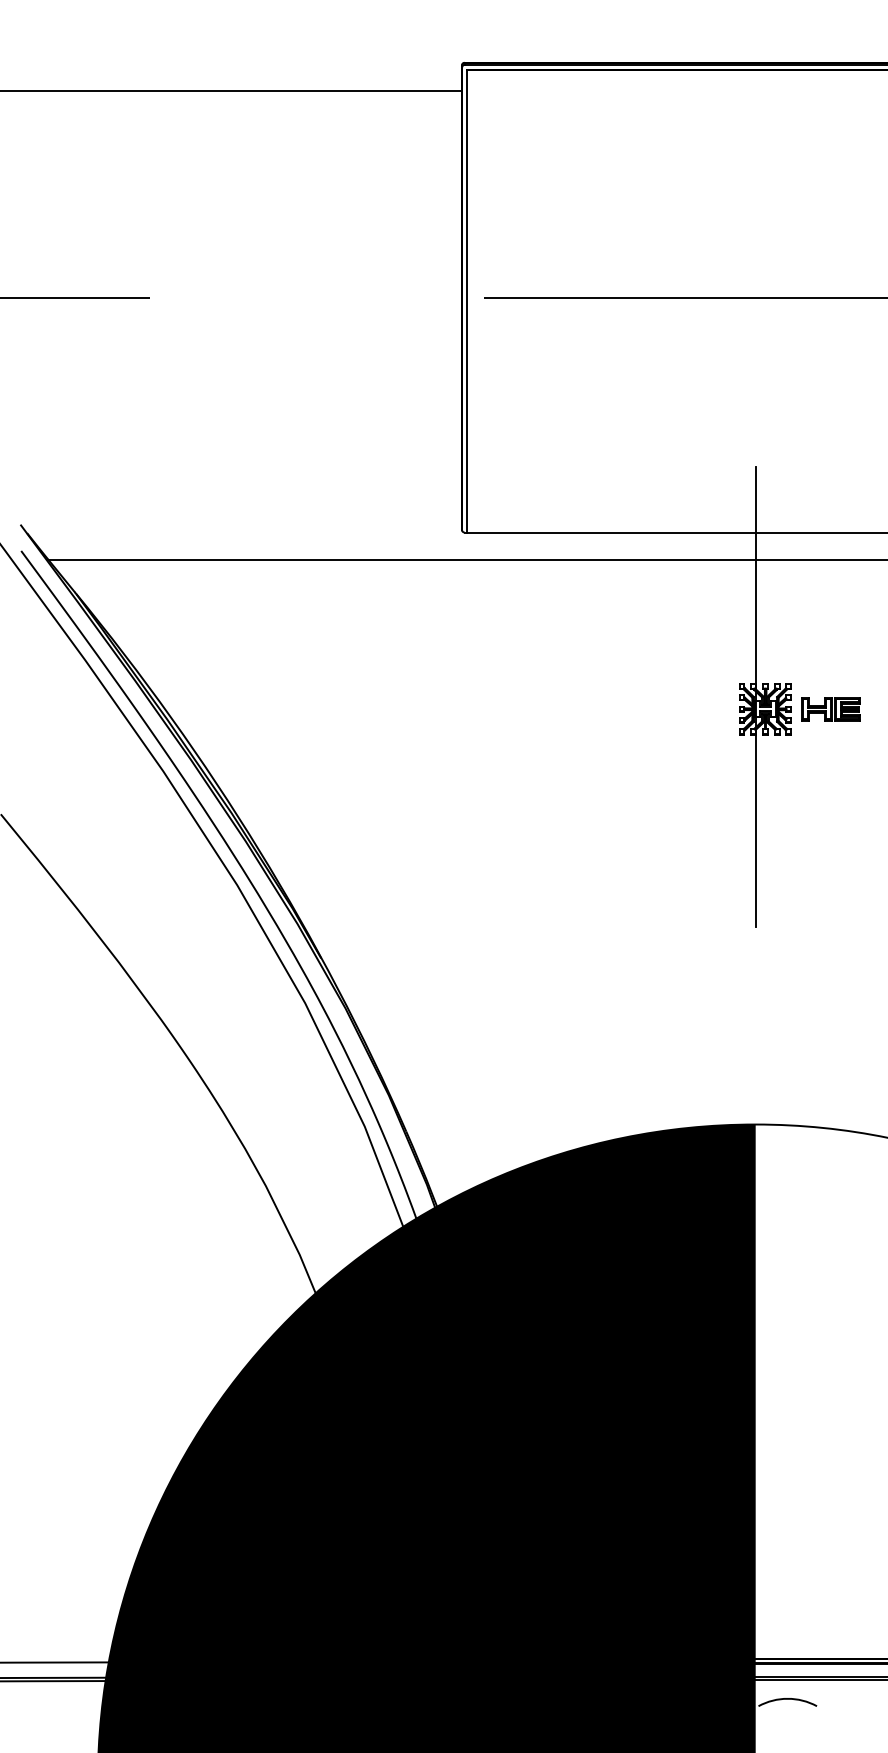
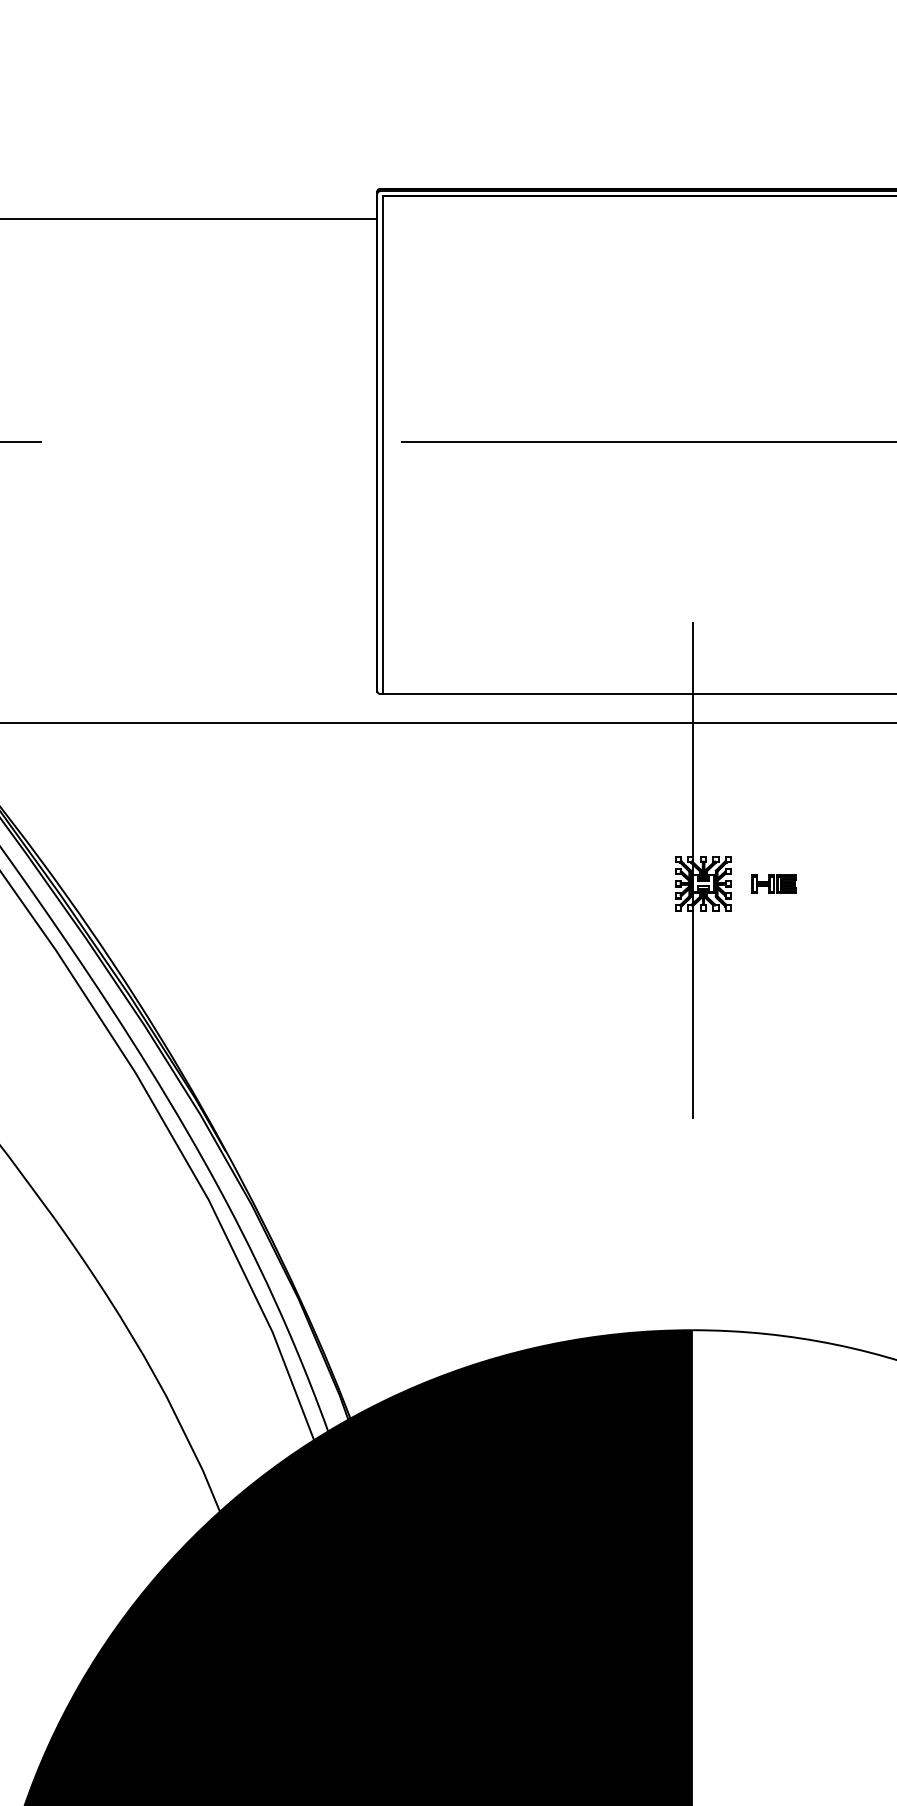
part: (830, 709) -> (773, 884), size x0.7

